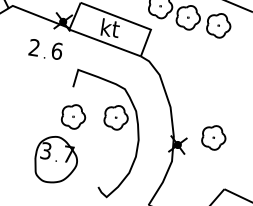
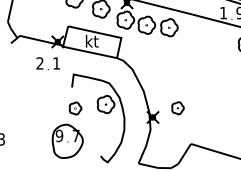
text: (56, 51) -> (56, 63), 6 -> 1
part: (73, 116) -> (75, 108), size x0.7
part: (213, 136) -> (177, 107), size x0.7
text: (46, 150) -> (59, 135), 3 -> 9

